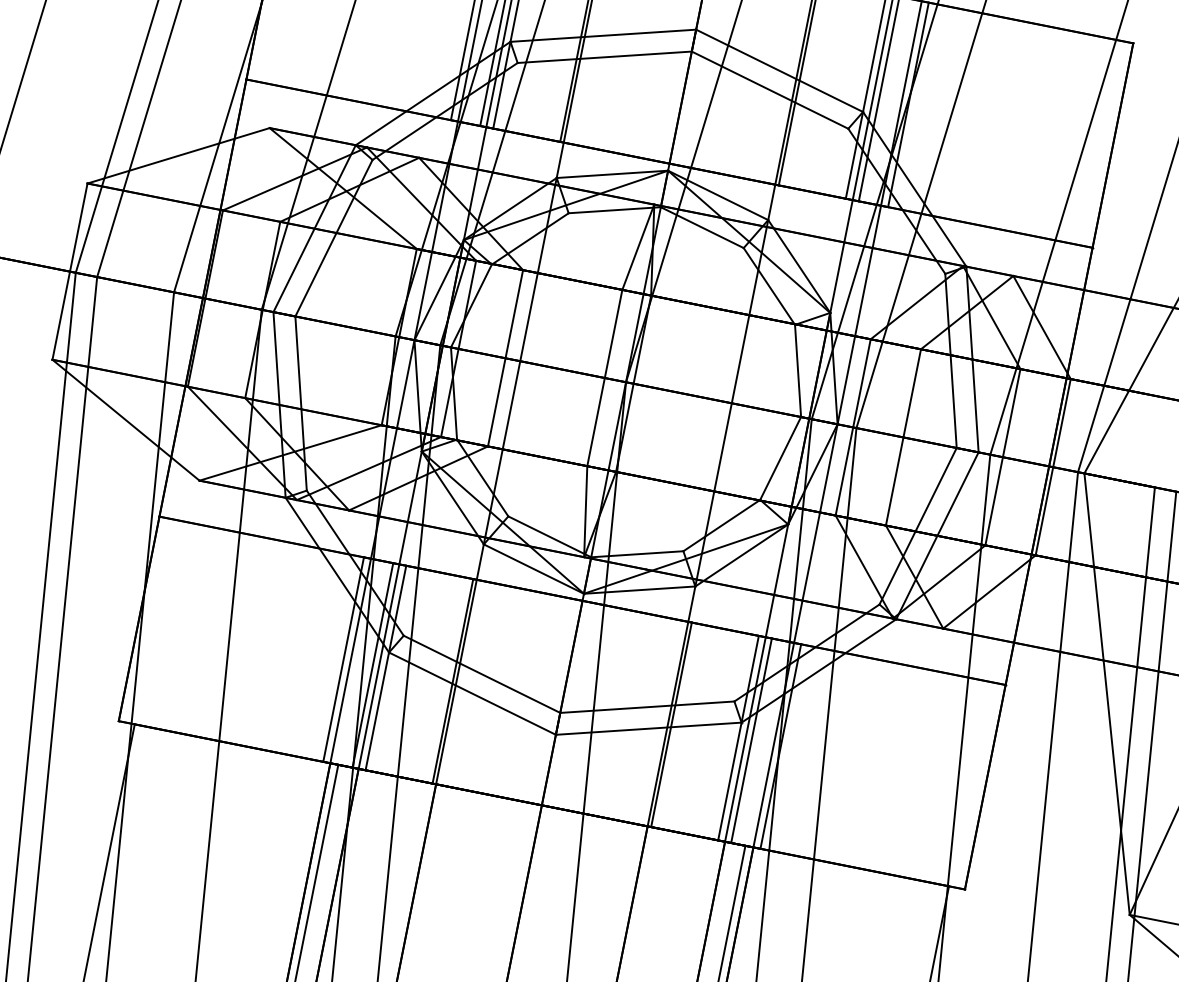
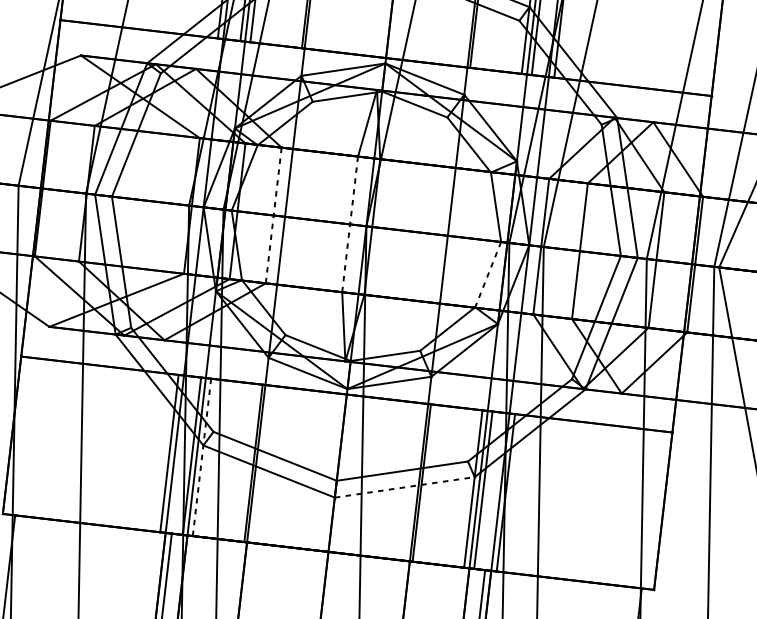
line: (505, 358) -> (273, 215), solid -> dashed
line: (604, 378) -> (349, 224), solid -> dashed
line: (780, 458) -> (488, 274), solid -> dashed
line: (385, 668) -> (201, 457), solid -> dashed
line: (649, 728) -> (405, 487), solid -> dashed

